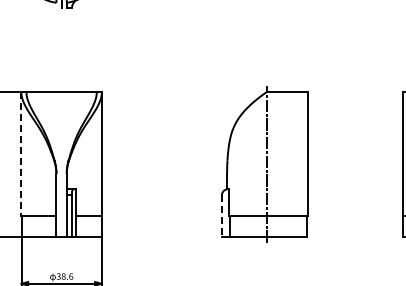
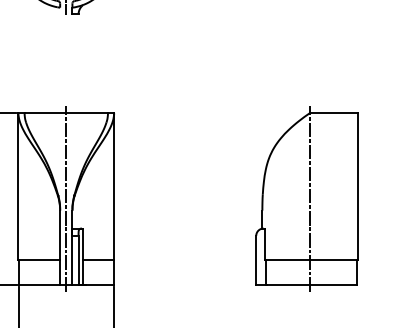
line: (21, 154) -> (18, 187), dashed -> solid
line: (61, 164) -> (66, 199), added
line: (221, 216) -> (255, 260), dashed -> solid

